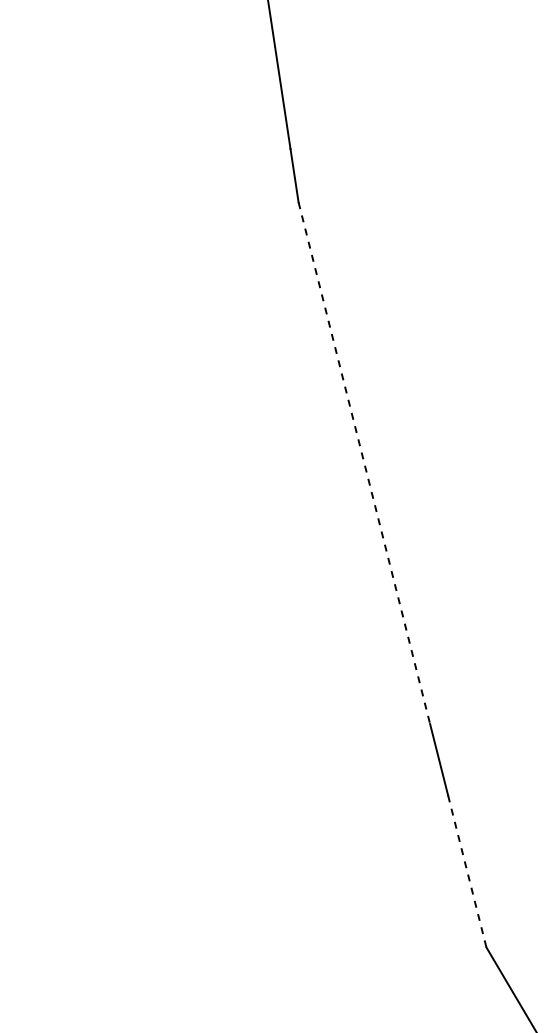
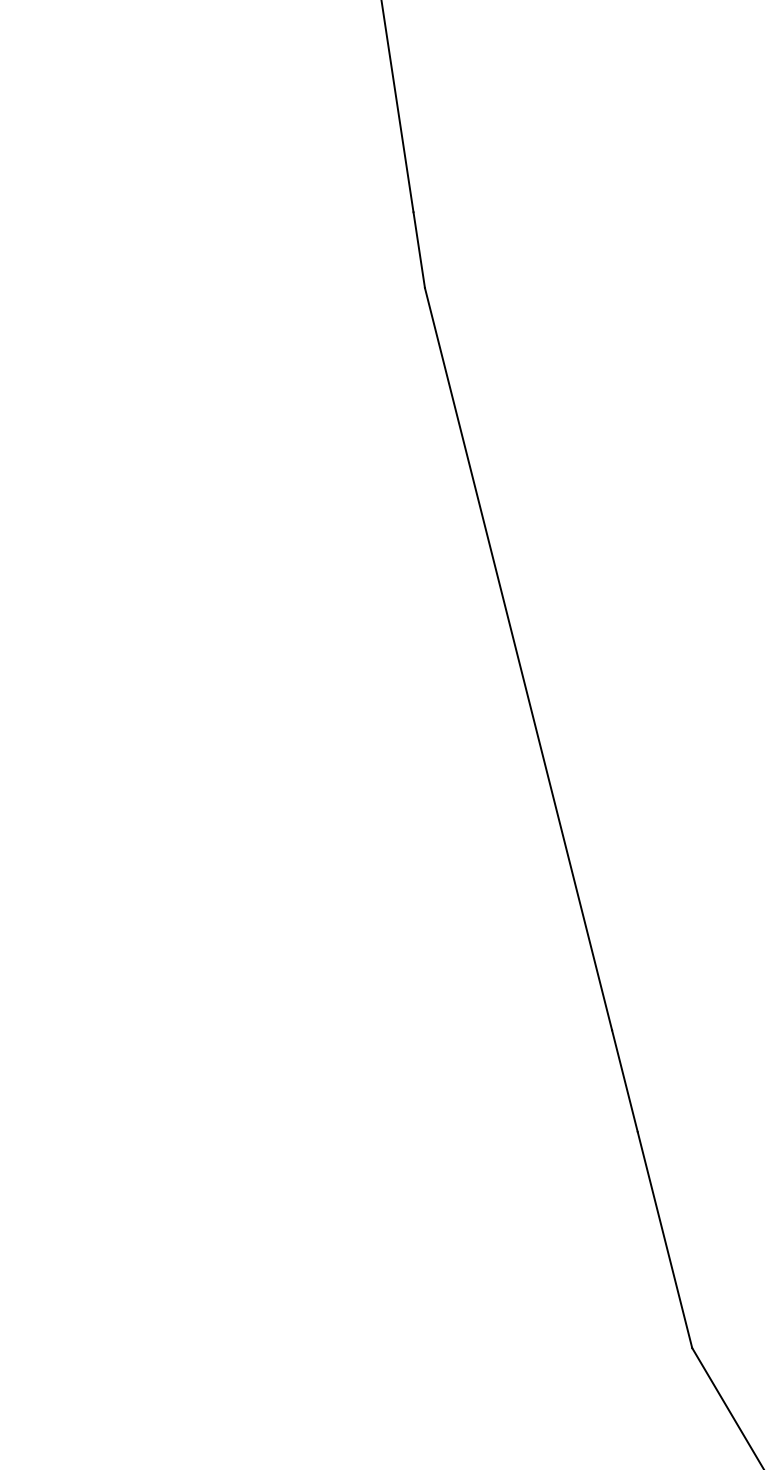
line: (364, 463) -> (518, 659), dashed -> solid
line: (467, 871) -> (665, 1240), dashed -> solid

